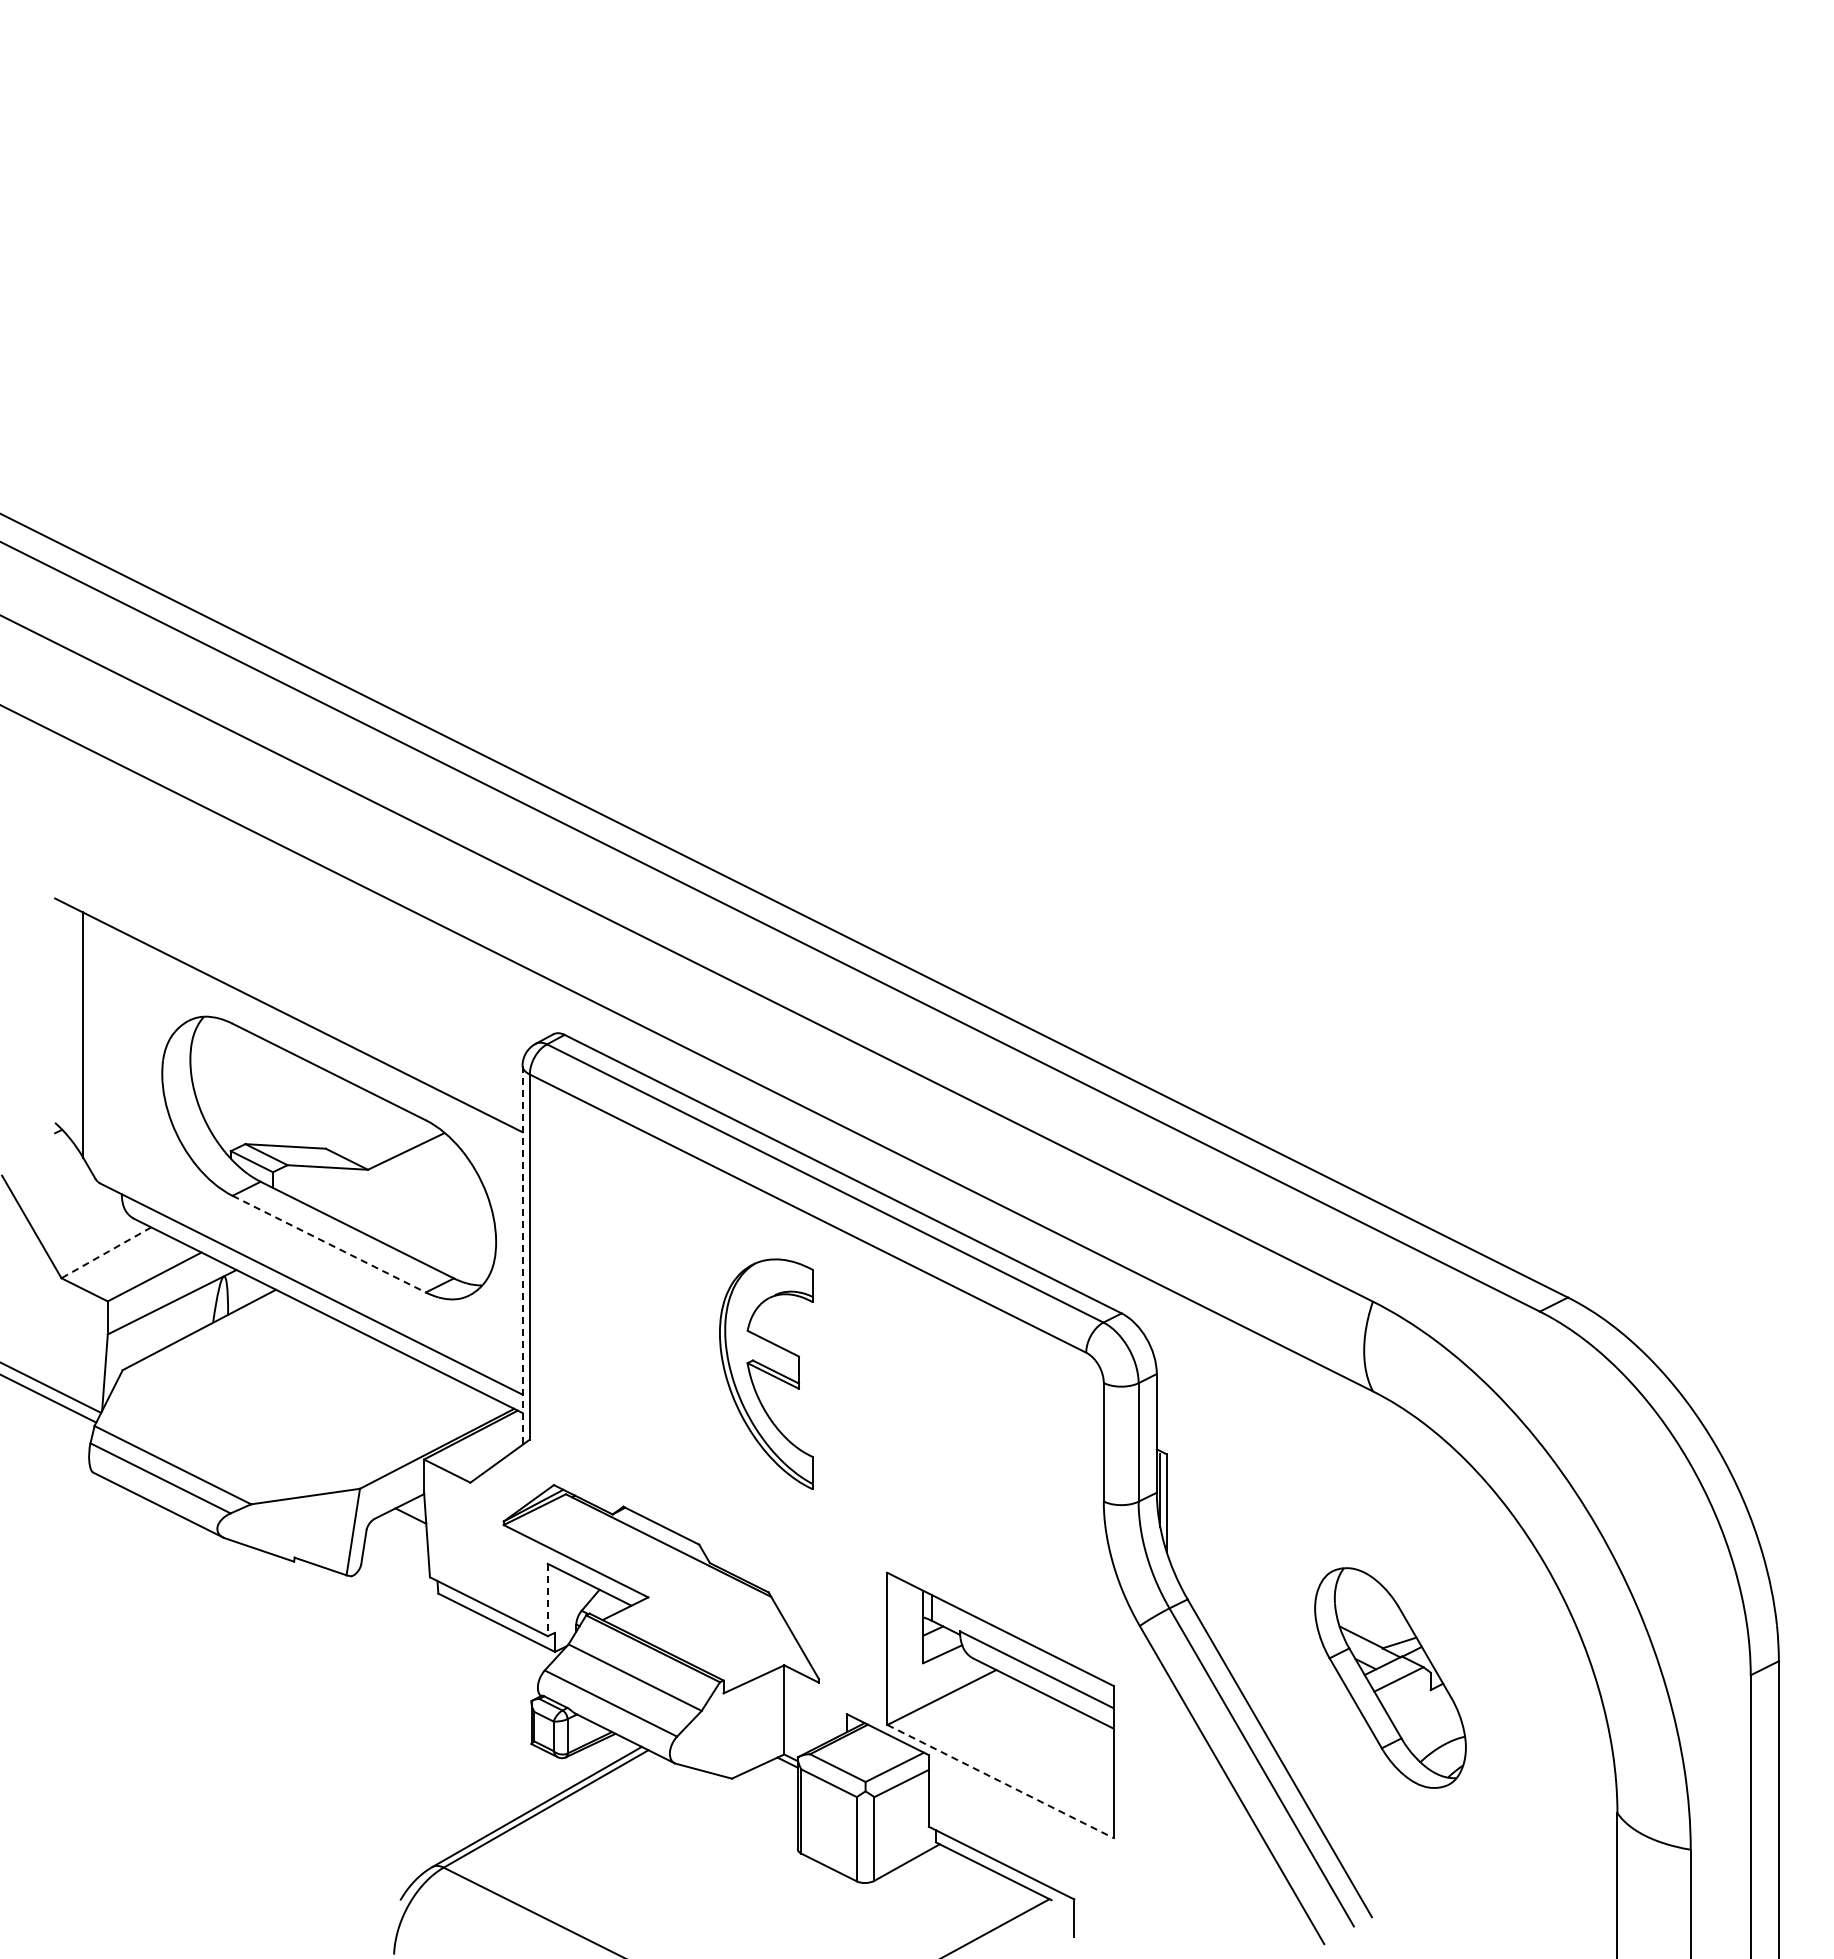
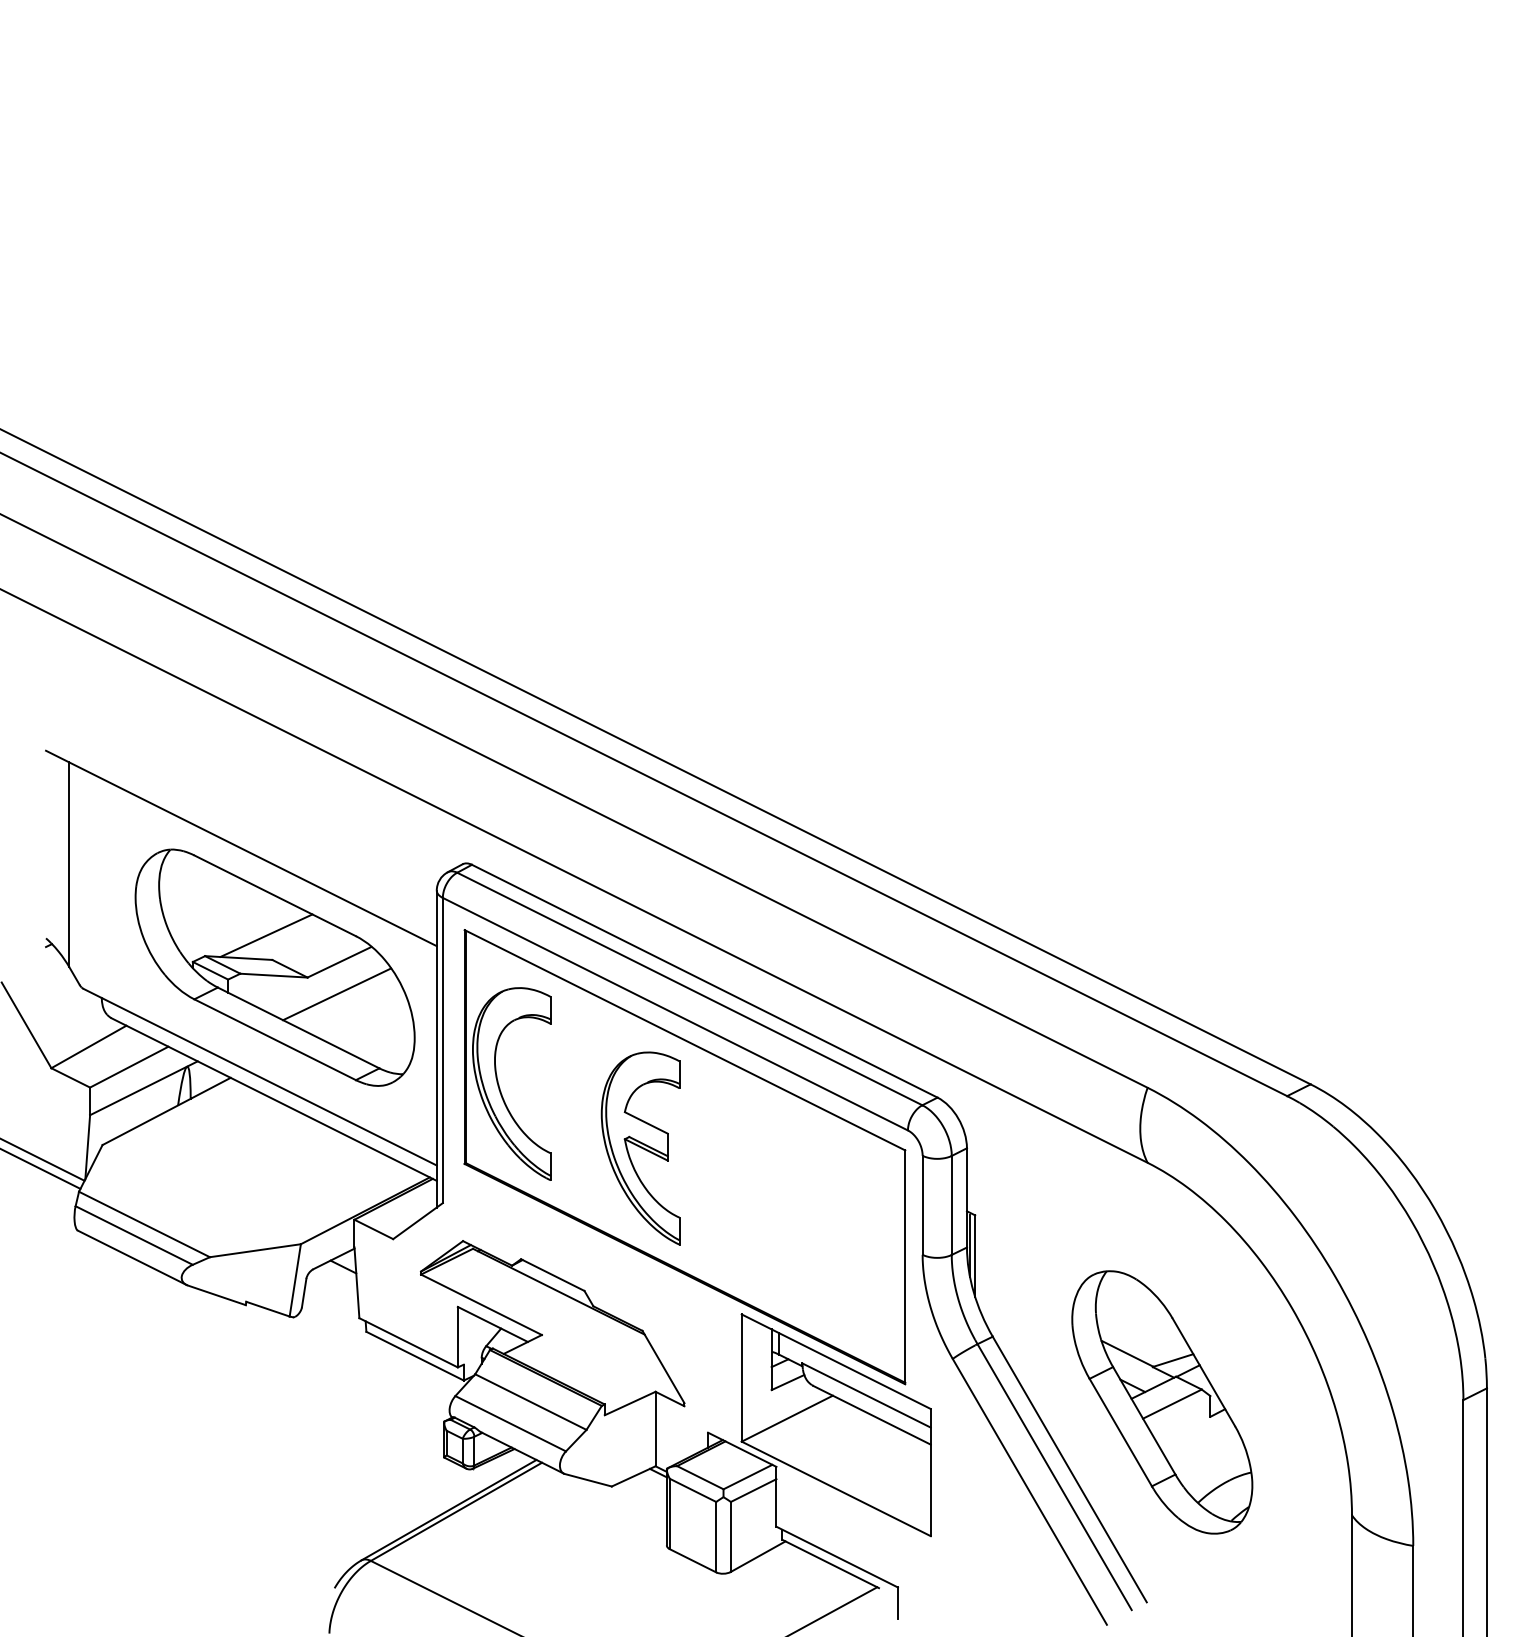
line: (318, 1119) -> (266, 935), added
line: (402, 1189) -> (336, 994), added
line: (329, 1244) -> (275, 1040), dashed -> solid
line: (106, 1252) -> (89, 1046), dashed -> solid
line: (522, 1255) -> (436, 1049), dashed -> solid
part: (819, 1384) -> (684, 1157), added
line: (547, 1600) -> (457, 1337), dashed -> solid
part: (1390, 1677) -> (1162, 1401), size x1.43
line: (1000, 1781) -> (836, 1488), dashed -> solid

